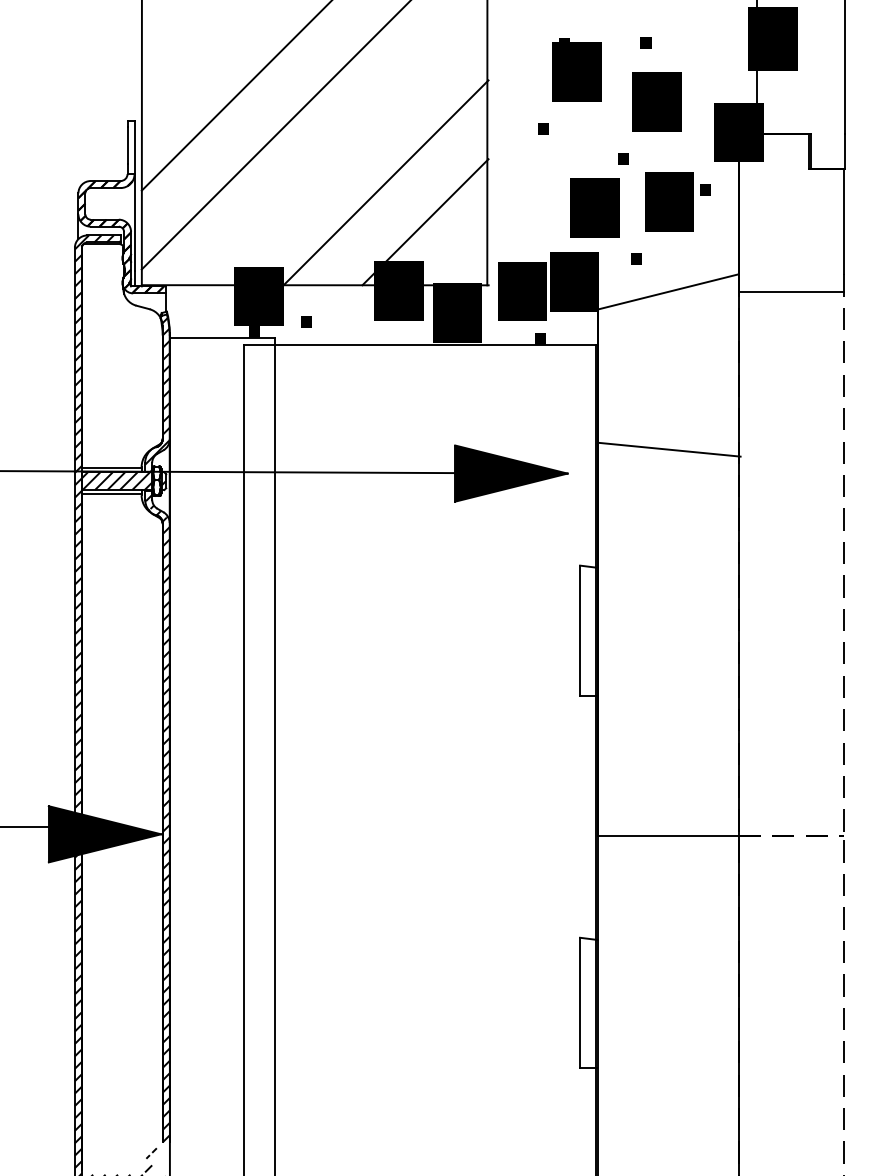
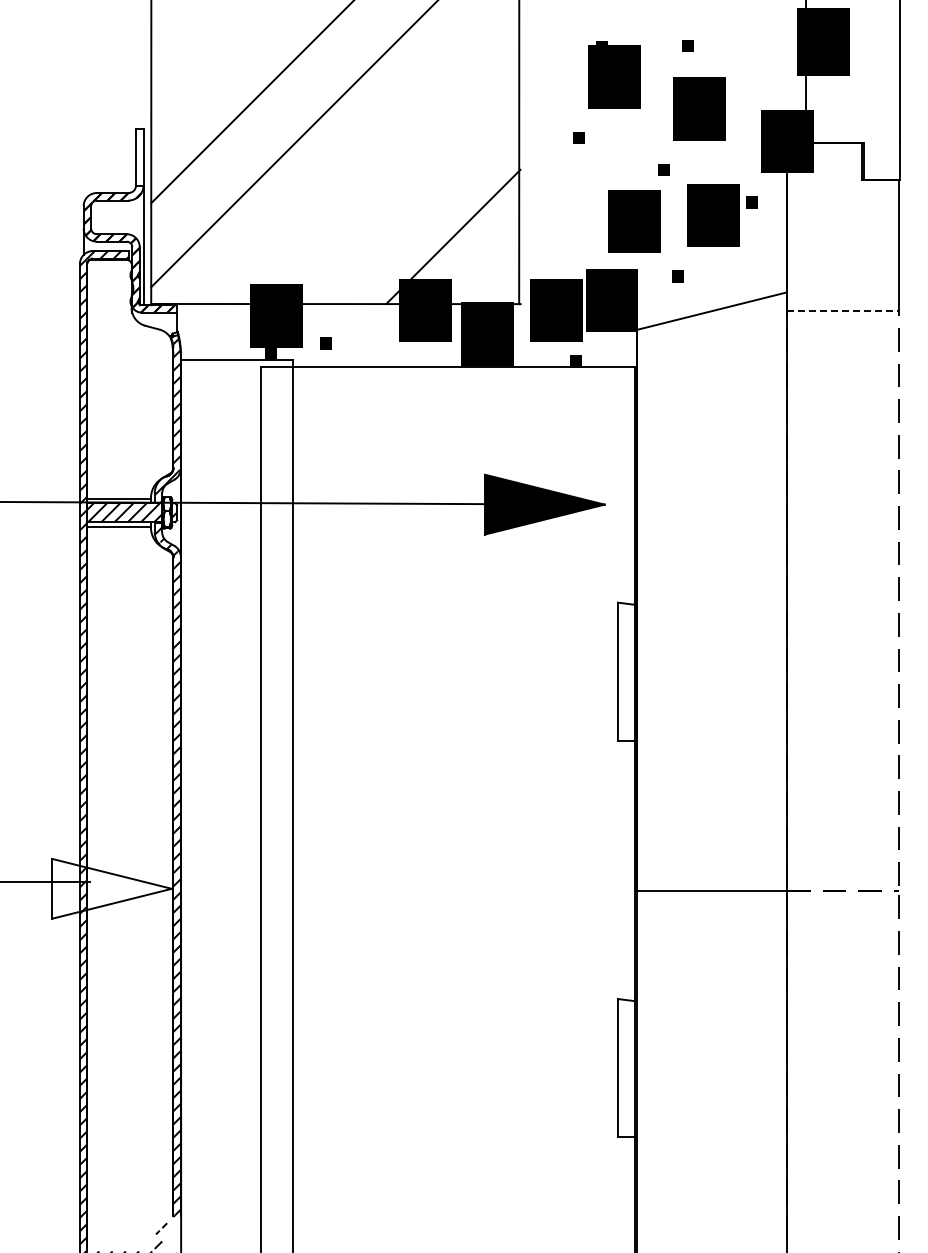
line: (386, 182) -> (411, 194), removed
line: (791, 292) -> (843, 311), solid -> dashed
line: (668, 449) -> (712, 478), removed
fill: (104, 833) -> (111, 888), removed

